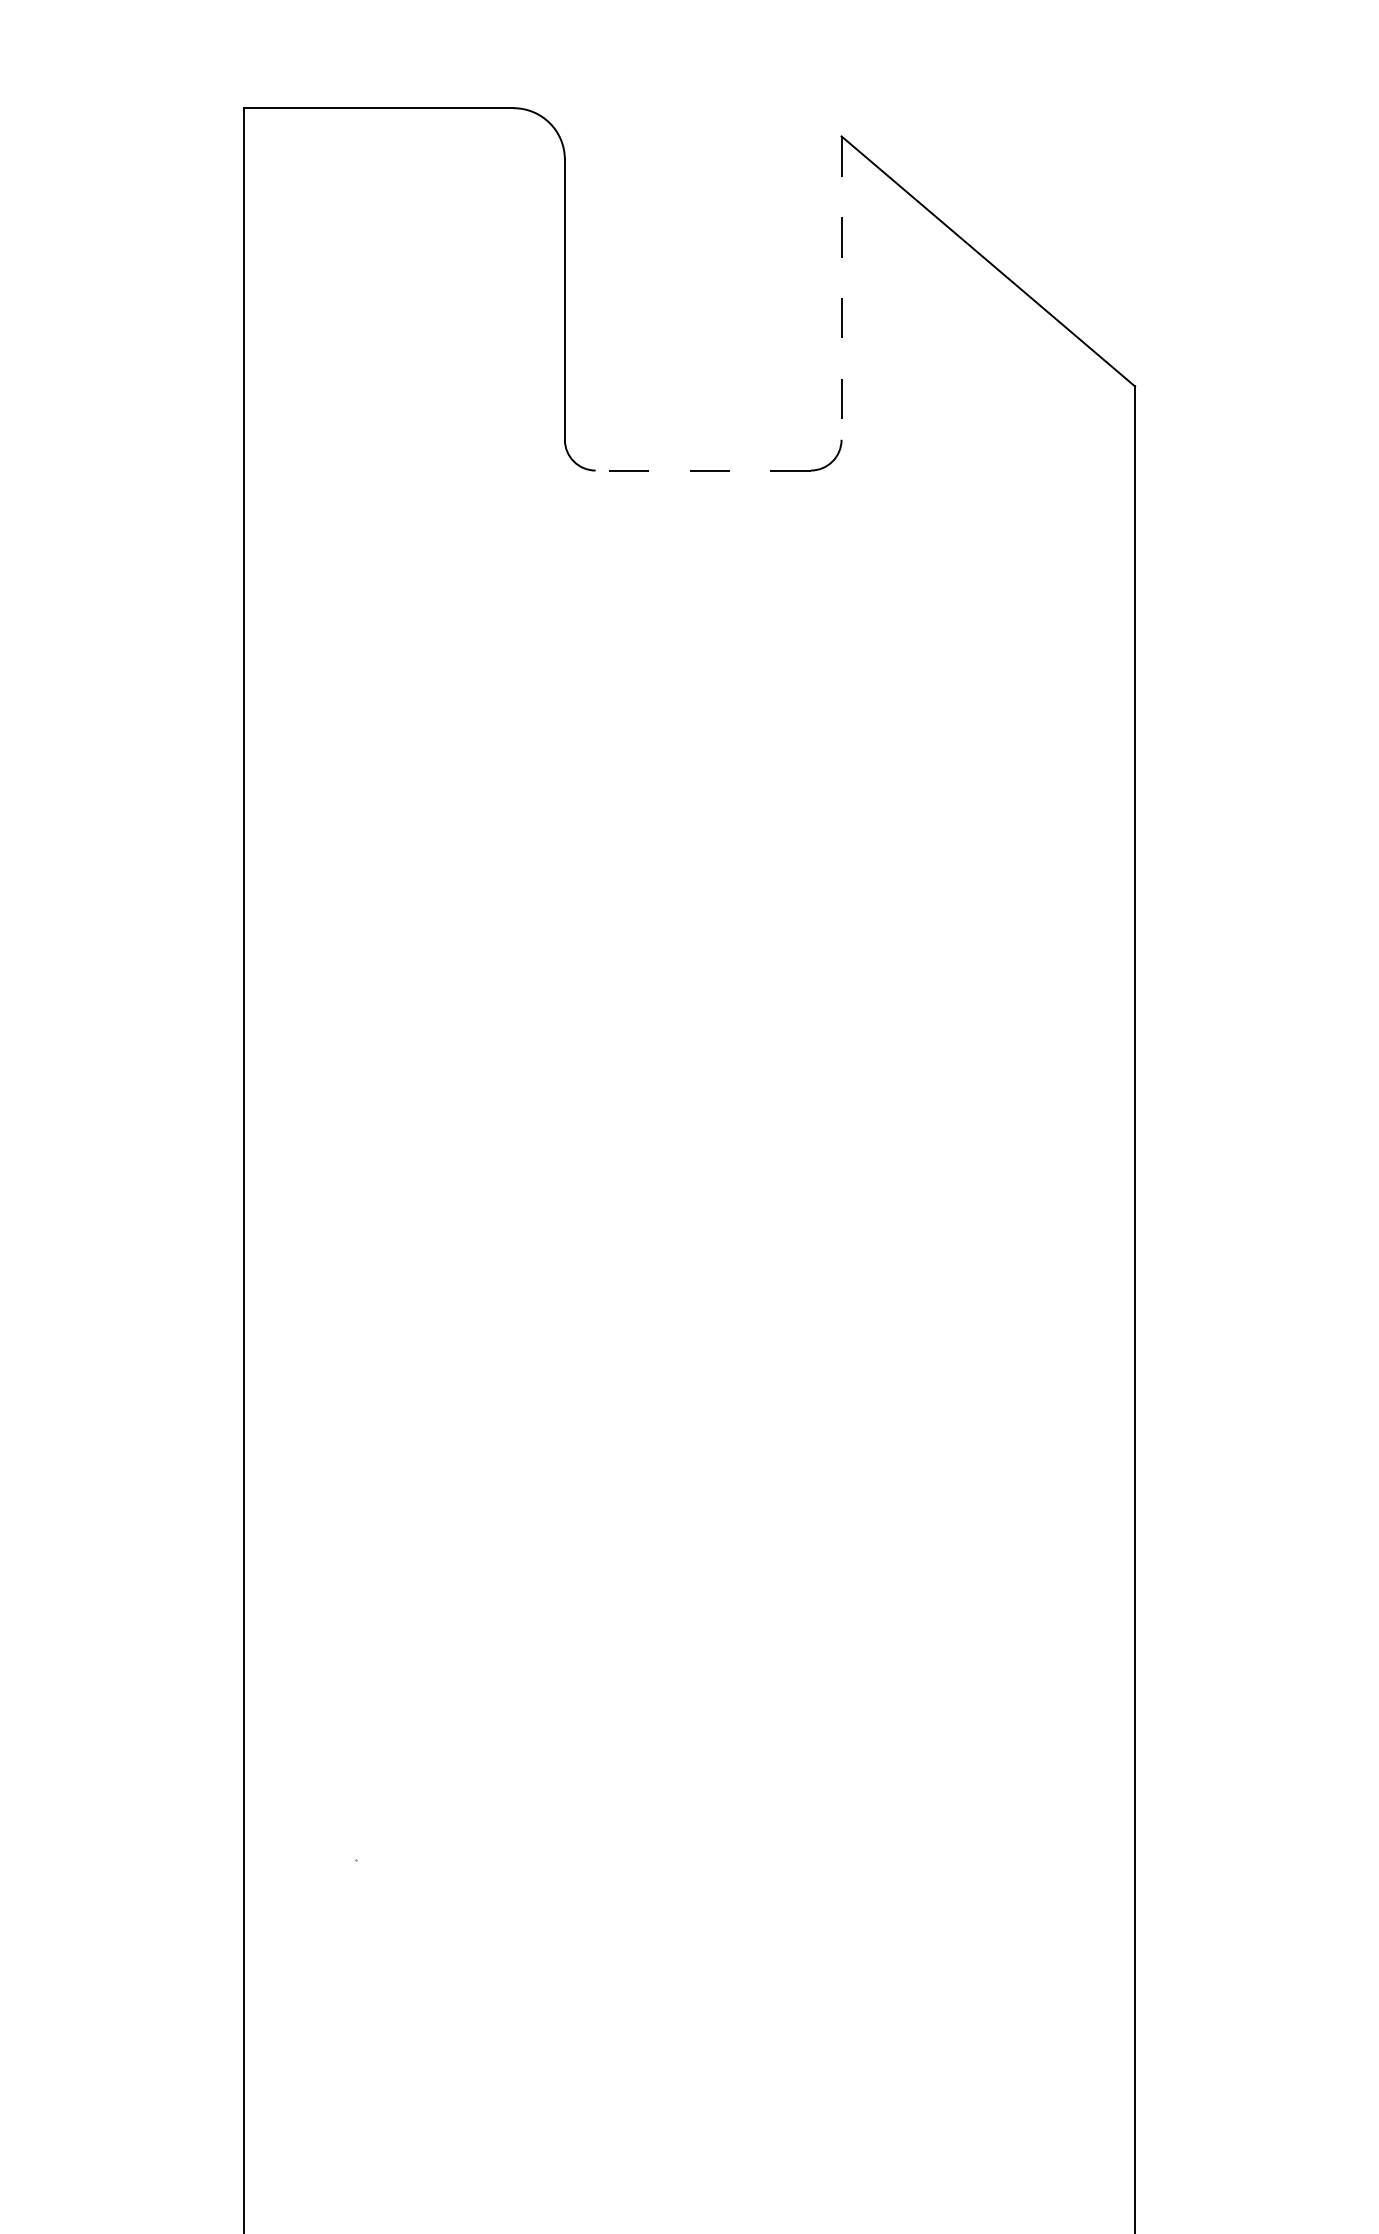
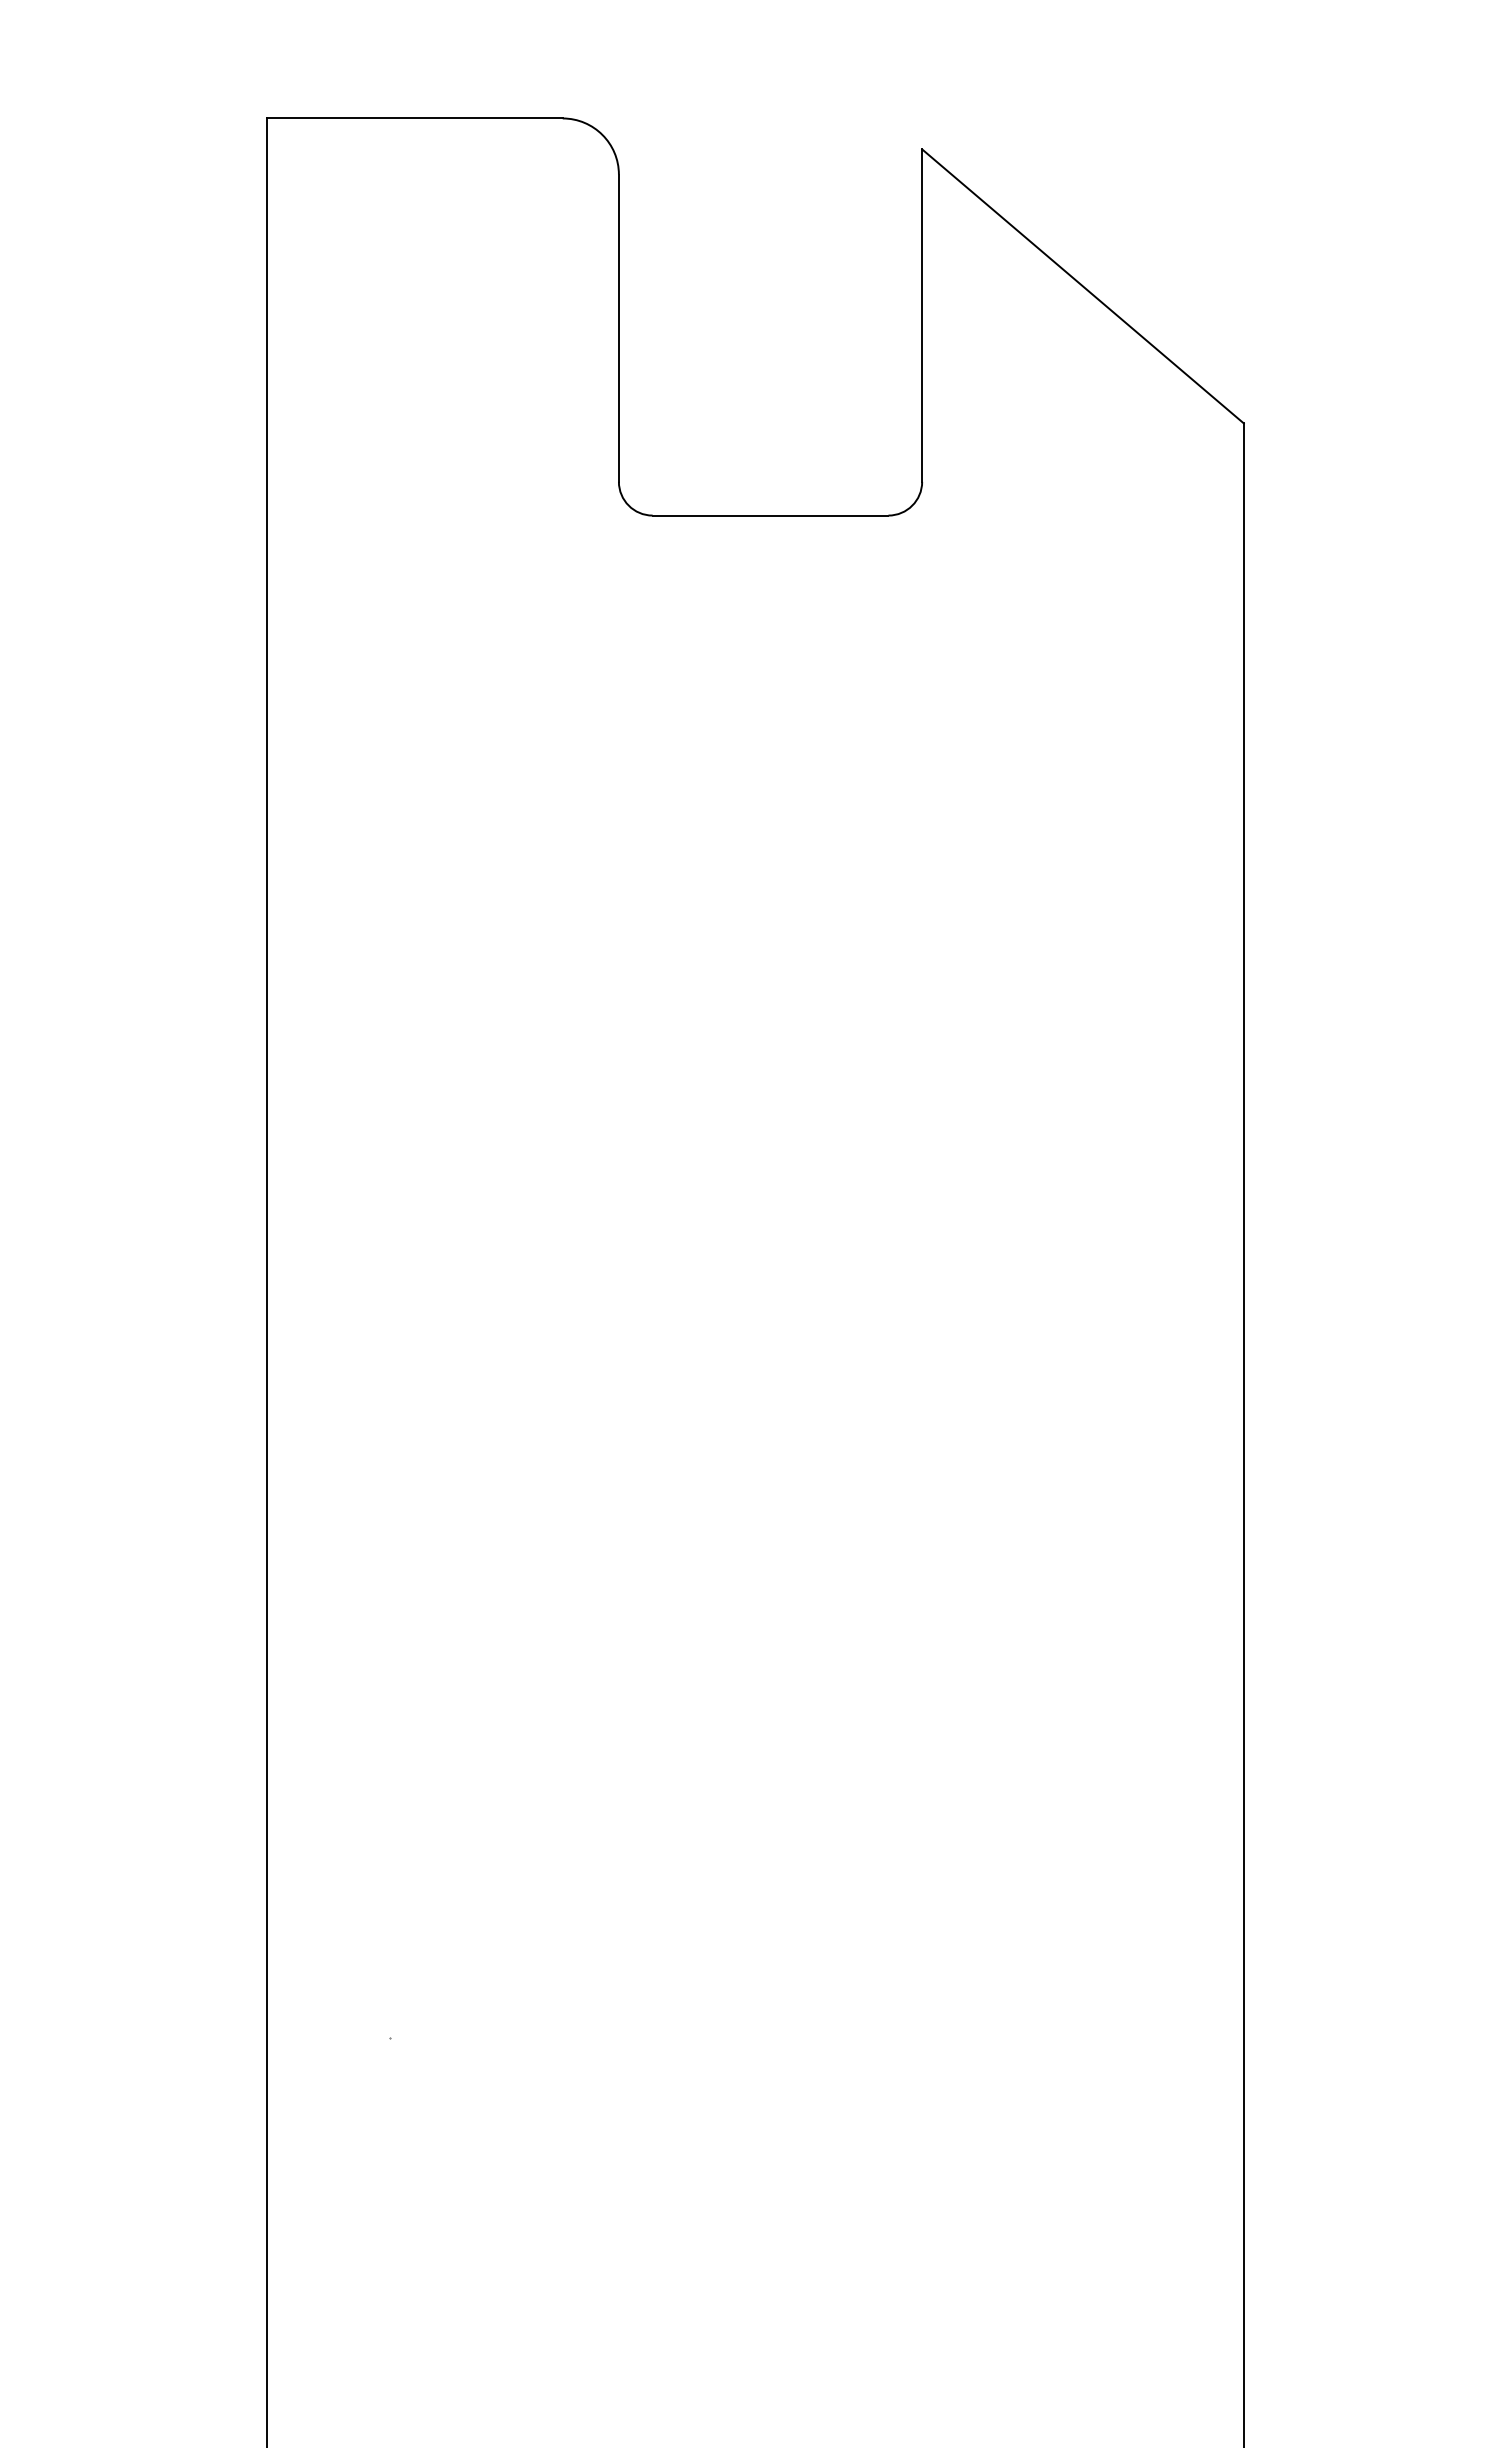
line: (841, 288) -> (922, 316), dashed -> solid
line: (703, 470) -> (770, 515), dashed -> solid

